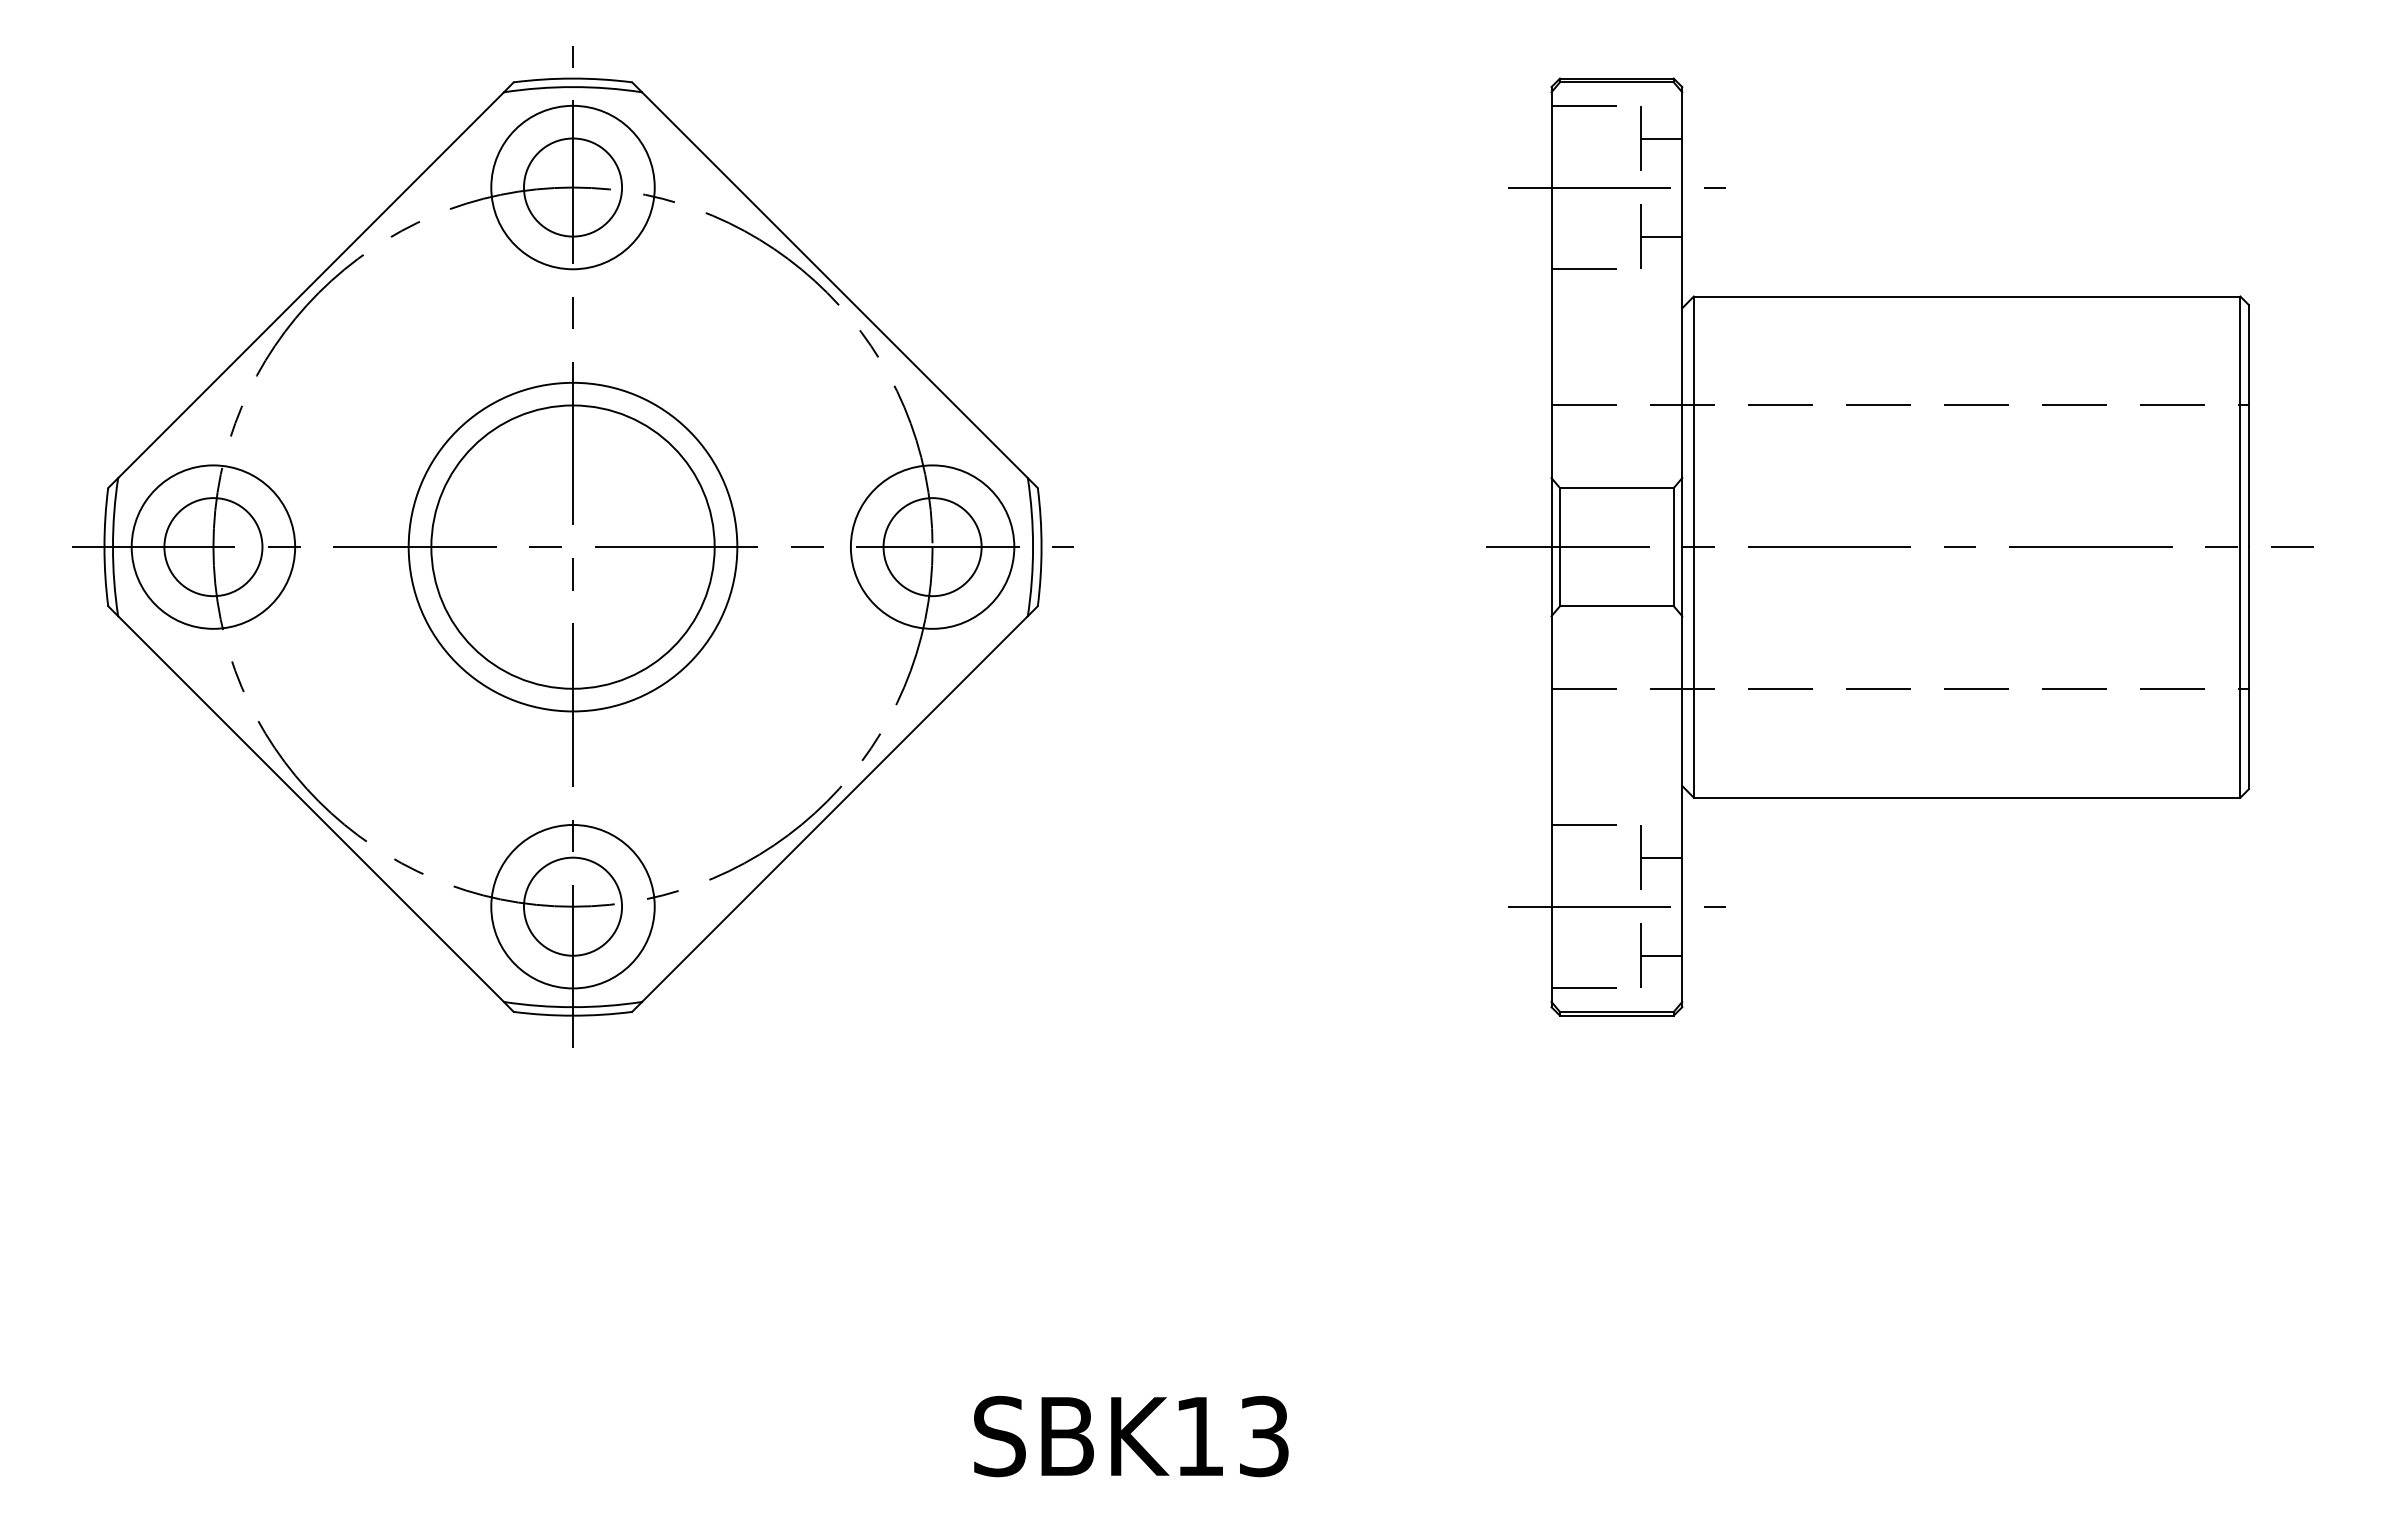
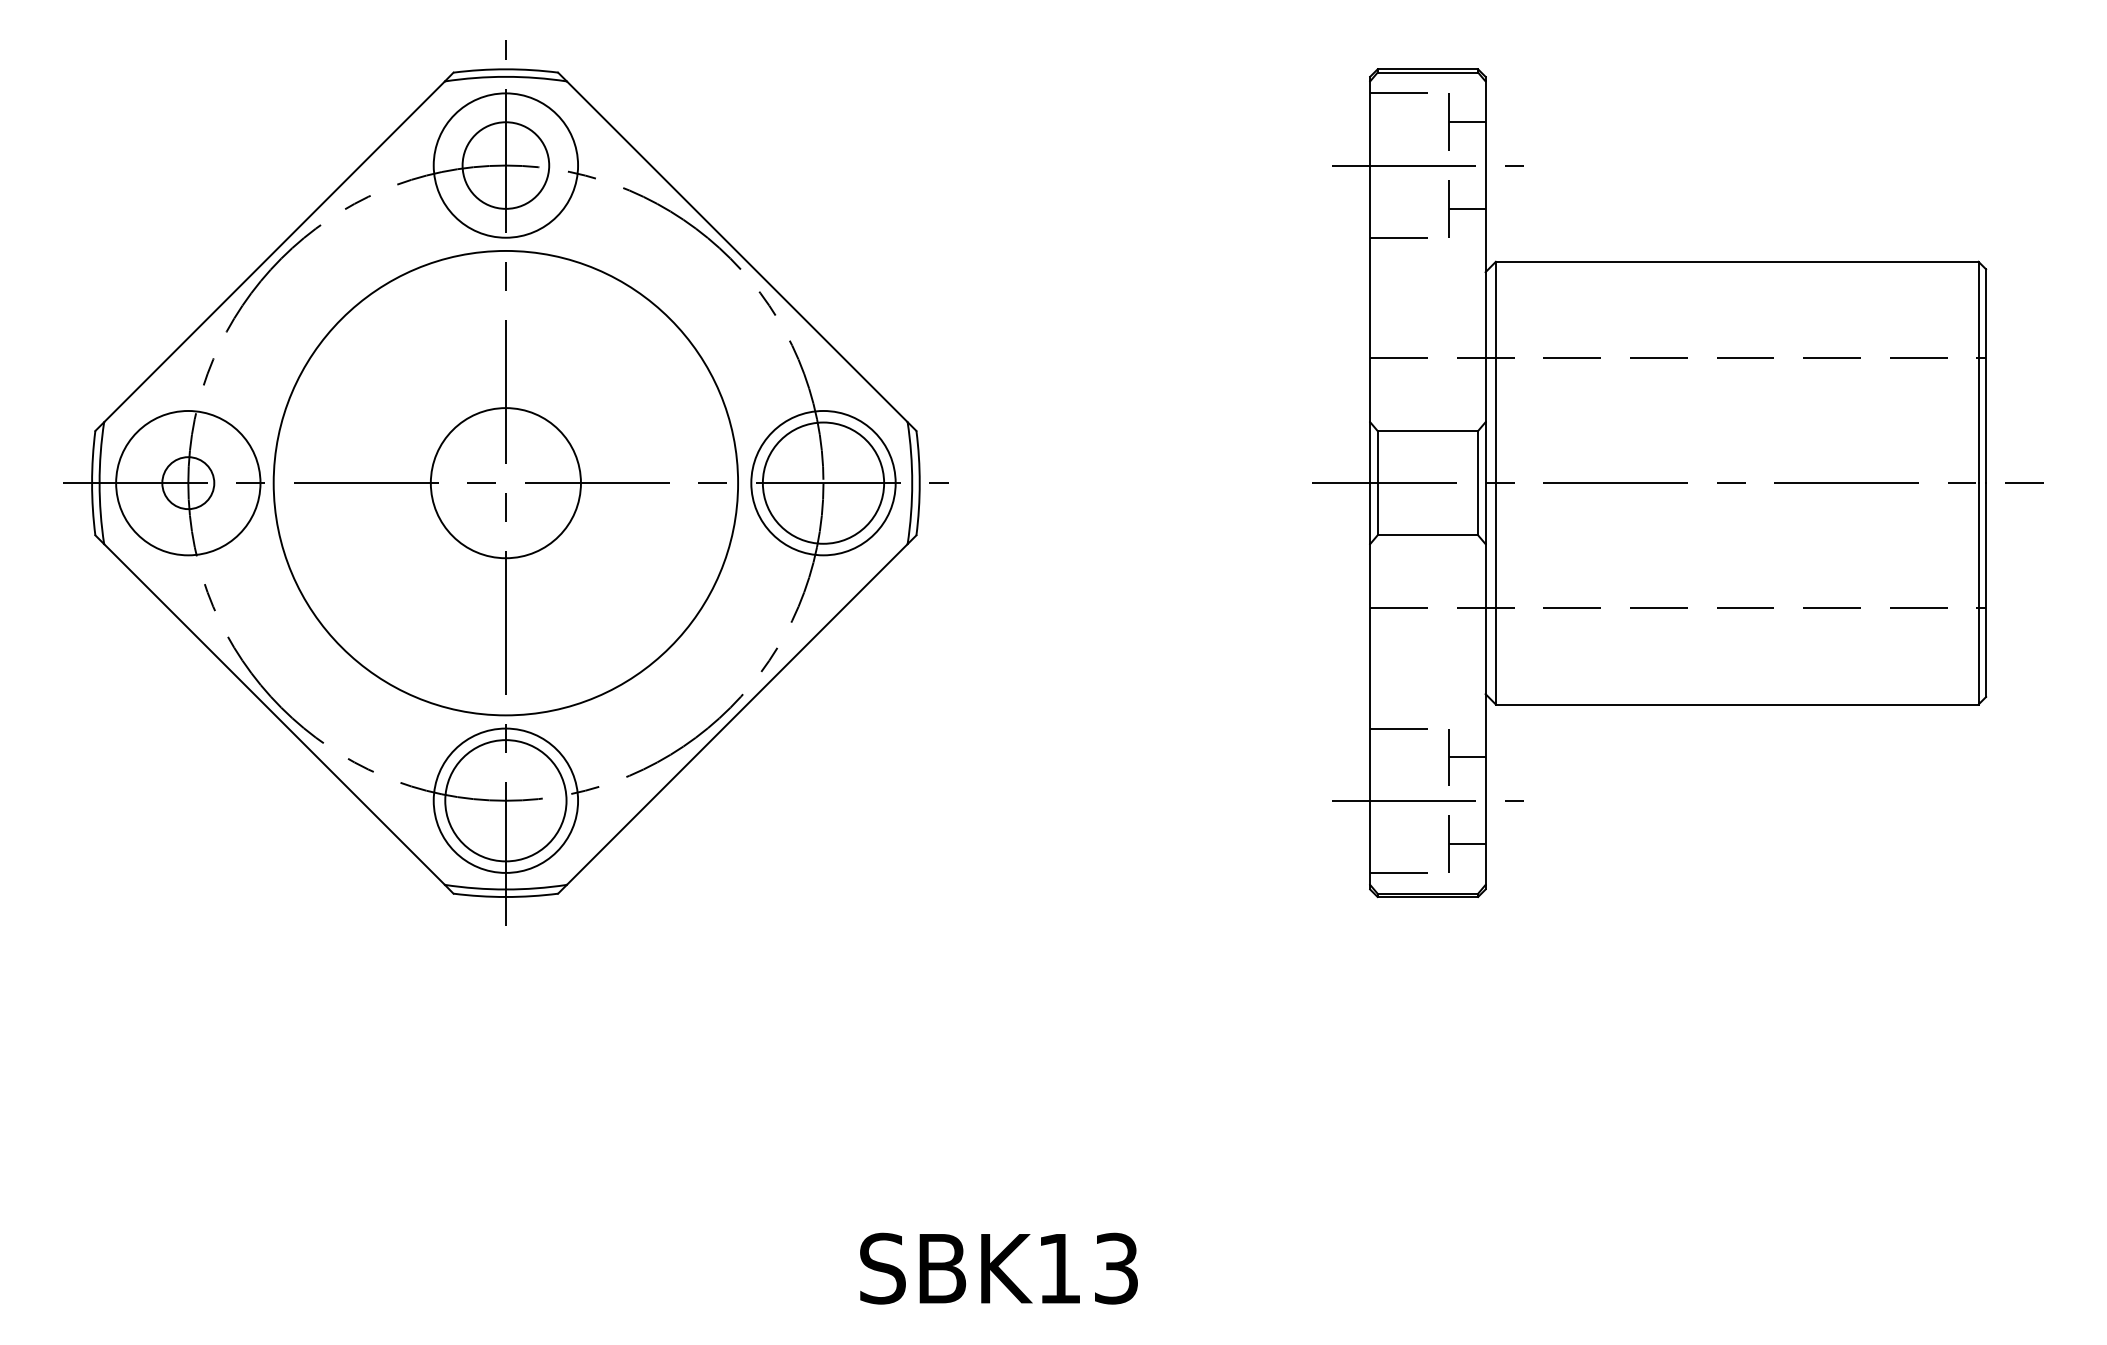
circle: (213, 546) -> (188, 482), size x0.6
circle: (932, 546) -> (823, 482), size x1.4
circle: (572, 547) -> (505, 483), size x0.6
circle: (572, 547) -> (505, 483), size x1.6
circle: (572, 906) -> (505, 800), size x1.4

